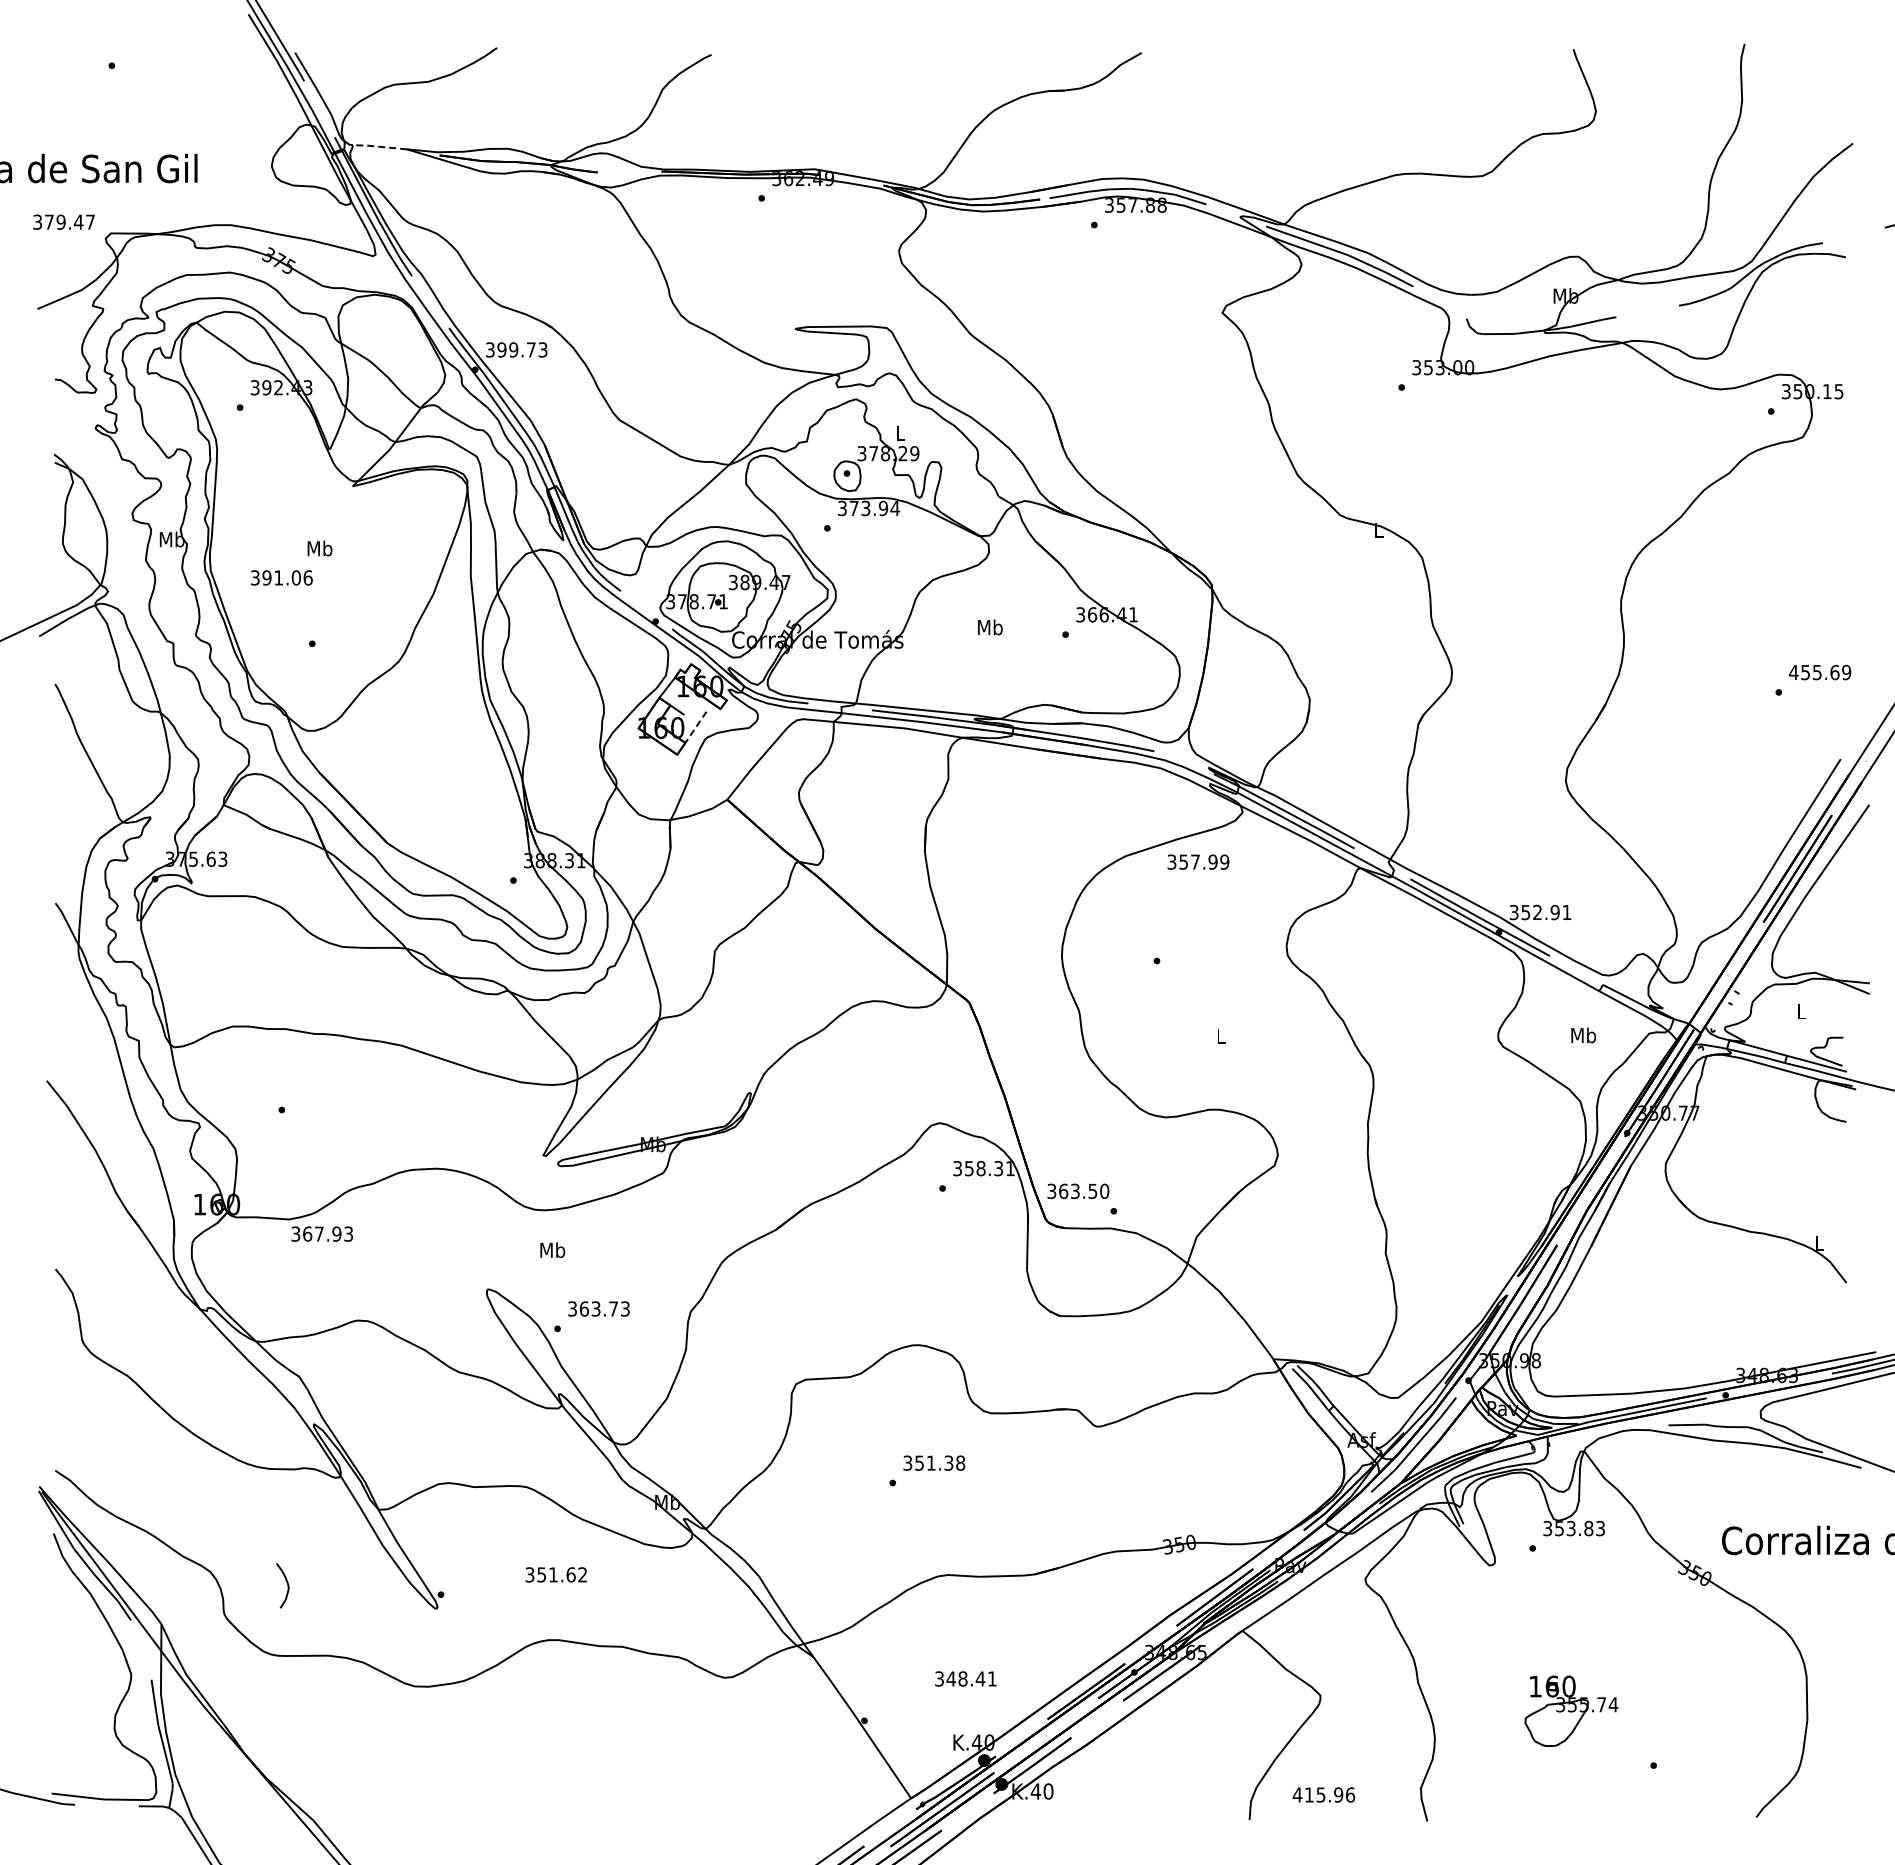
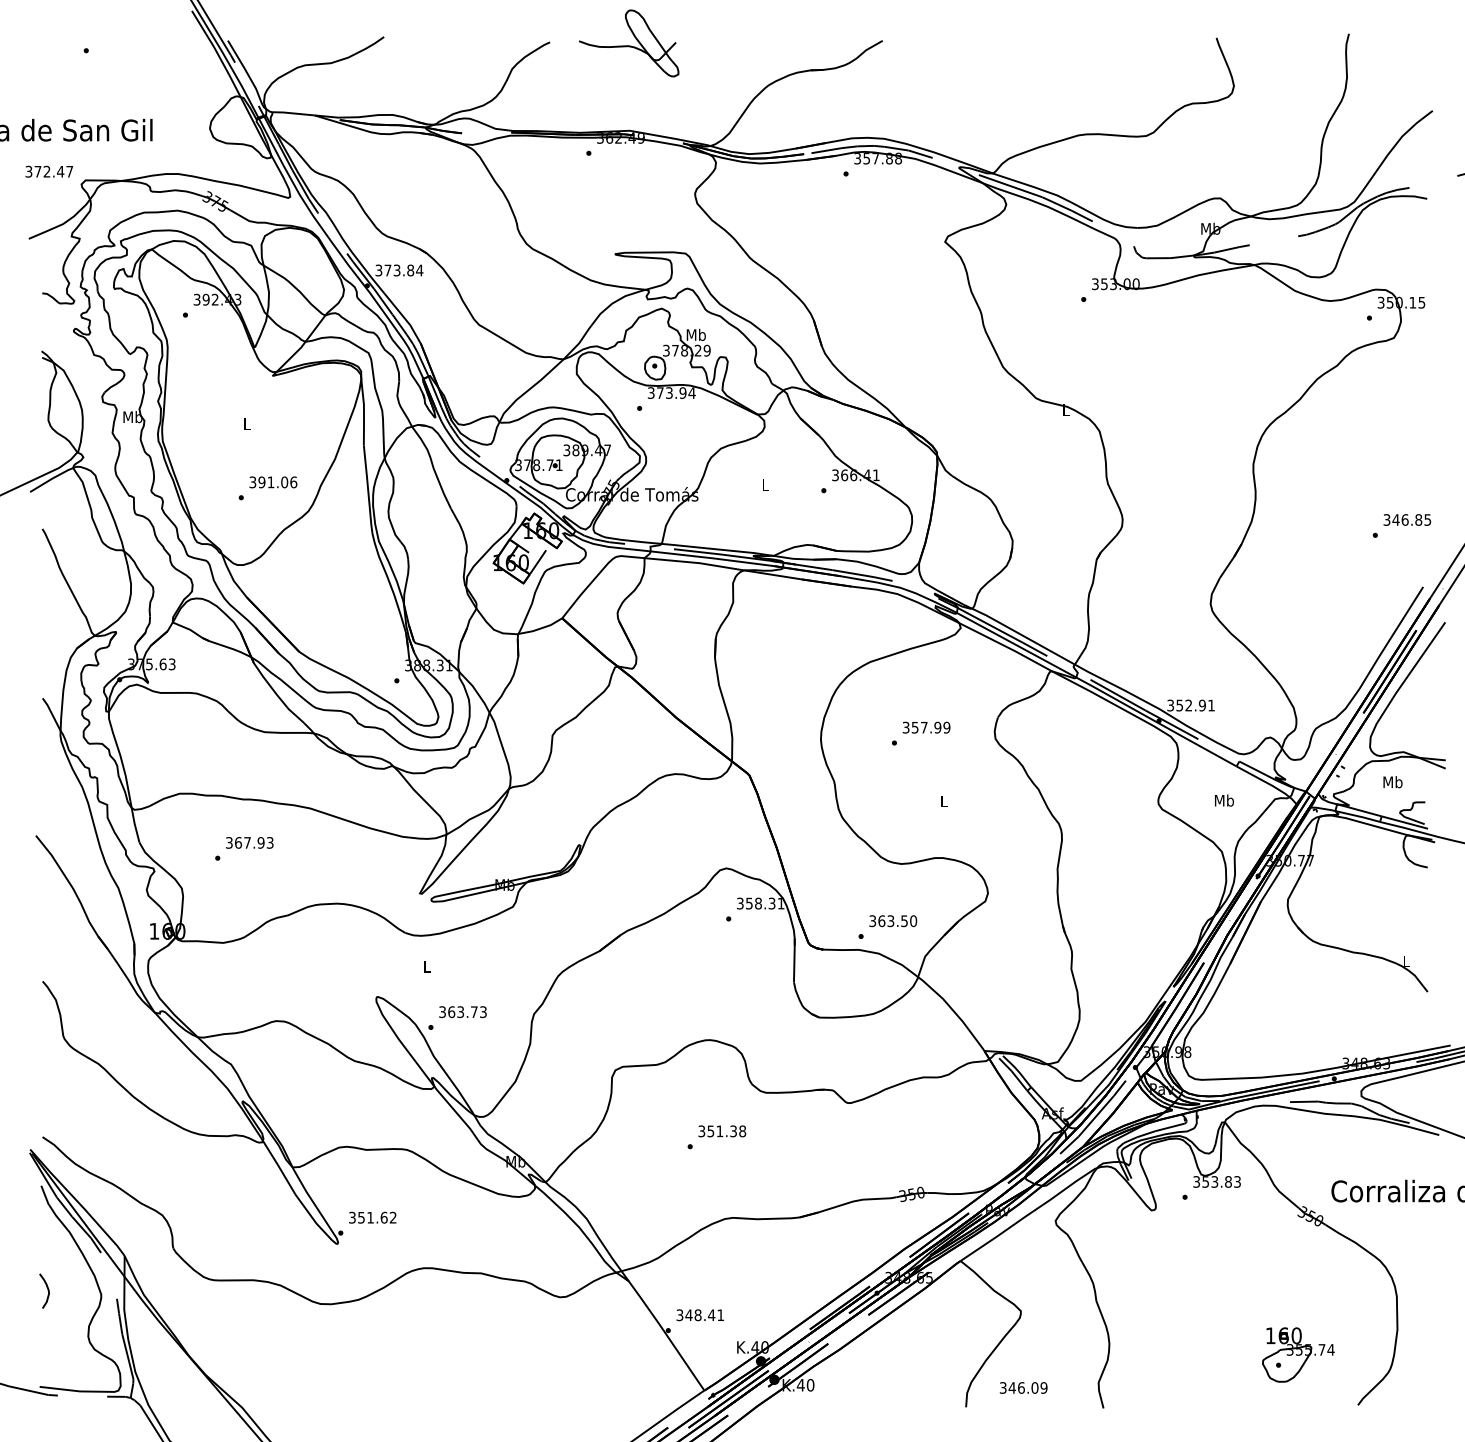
part: (813, 55) -> (628, 42), added
line: (378, 146) -> (292, 113), dashed -> solid
text: (60, 221) -> (46, 171), 379.47 -> 372.47
text: (522, 349) -> (403, 270), 399.73 -> 373.84
text: (900, 433) -> (696, 335), L -> Mb
text: (319, 548) -> (246, 424), Mb -> L
text: (281, 577) -> (273, 482), moved
text: (990, 627) -> (765, 485), Mb -> L
text: (1820, 672) -> (1407, 519), 455.69 -> 346.85
line: (696, 727) -> (538, 562), dashed -> solid
text: (1198, 861) -> (926, 727), moved
text: (1801, 1011) -> (1392, 782), L -> Mb
text: (1078, 1191) -> (893, 921), moved
text: (321, 1233) -> (249, 842), moved
text: (552, 1249) -> (427, 966), Mb -> L
text: (555, 1574) -> (372, 1217), moved
curve: (286, 1583) -> (47, 1289), moved
text: (965, 1678) -> (700, 1314), moved
part: (1571, 1710) -> (1298, 1354), moved
text: (1323, 1794) -> (1023, 1387), 415.96 -> 346.09

